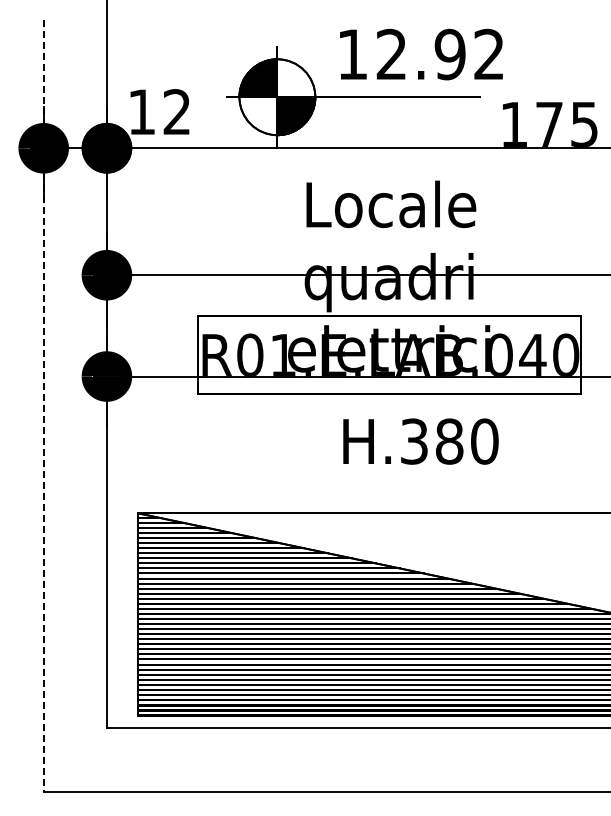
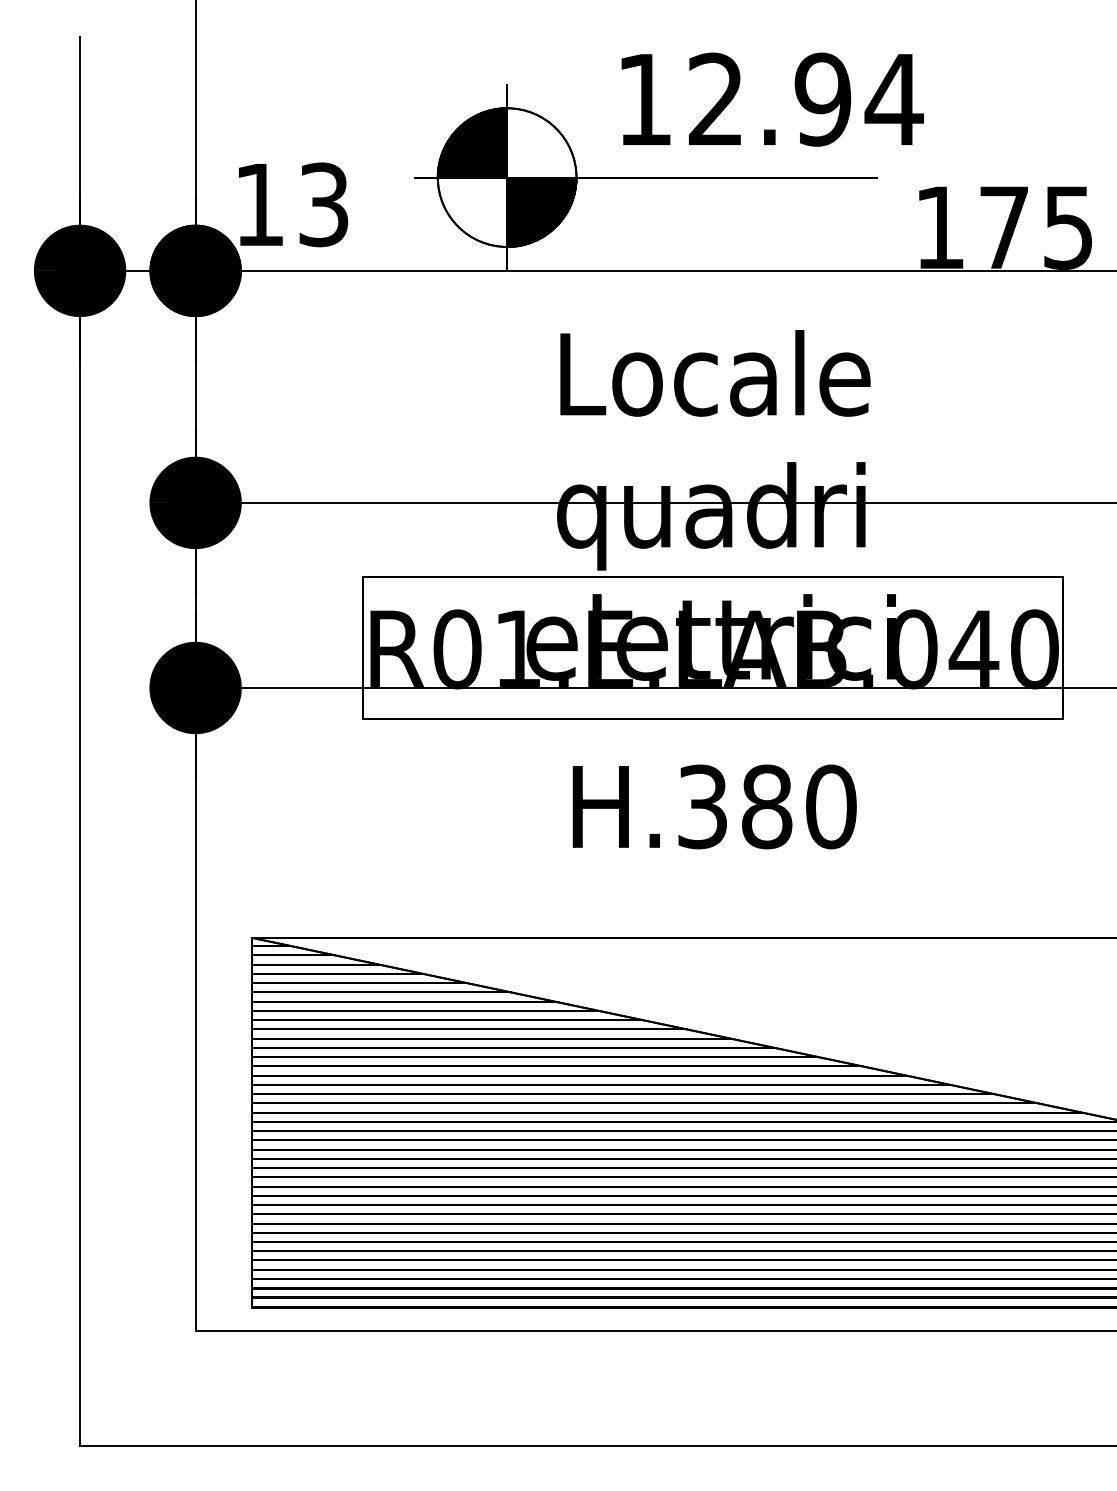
text: (489, 53) -> (894, 97), 12.92 -> 12.94
text: (176, 112) -> (322, 205), 12 -> 13
line: (43, 405) -> (79, 740), dashed -> solid
text: (420, 441) -> (713, 806), moved

